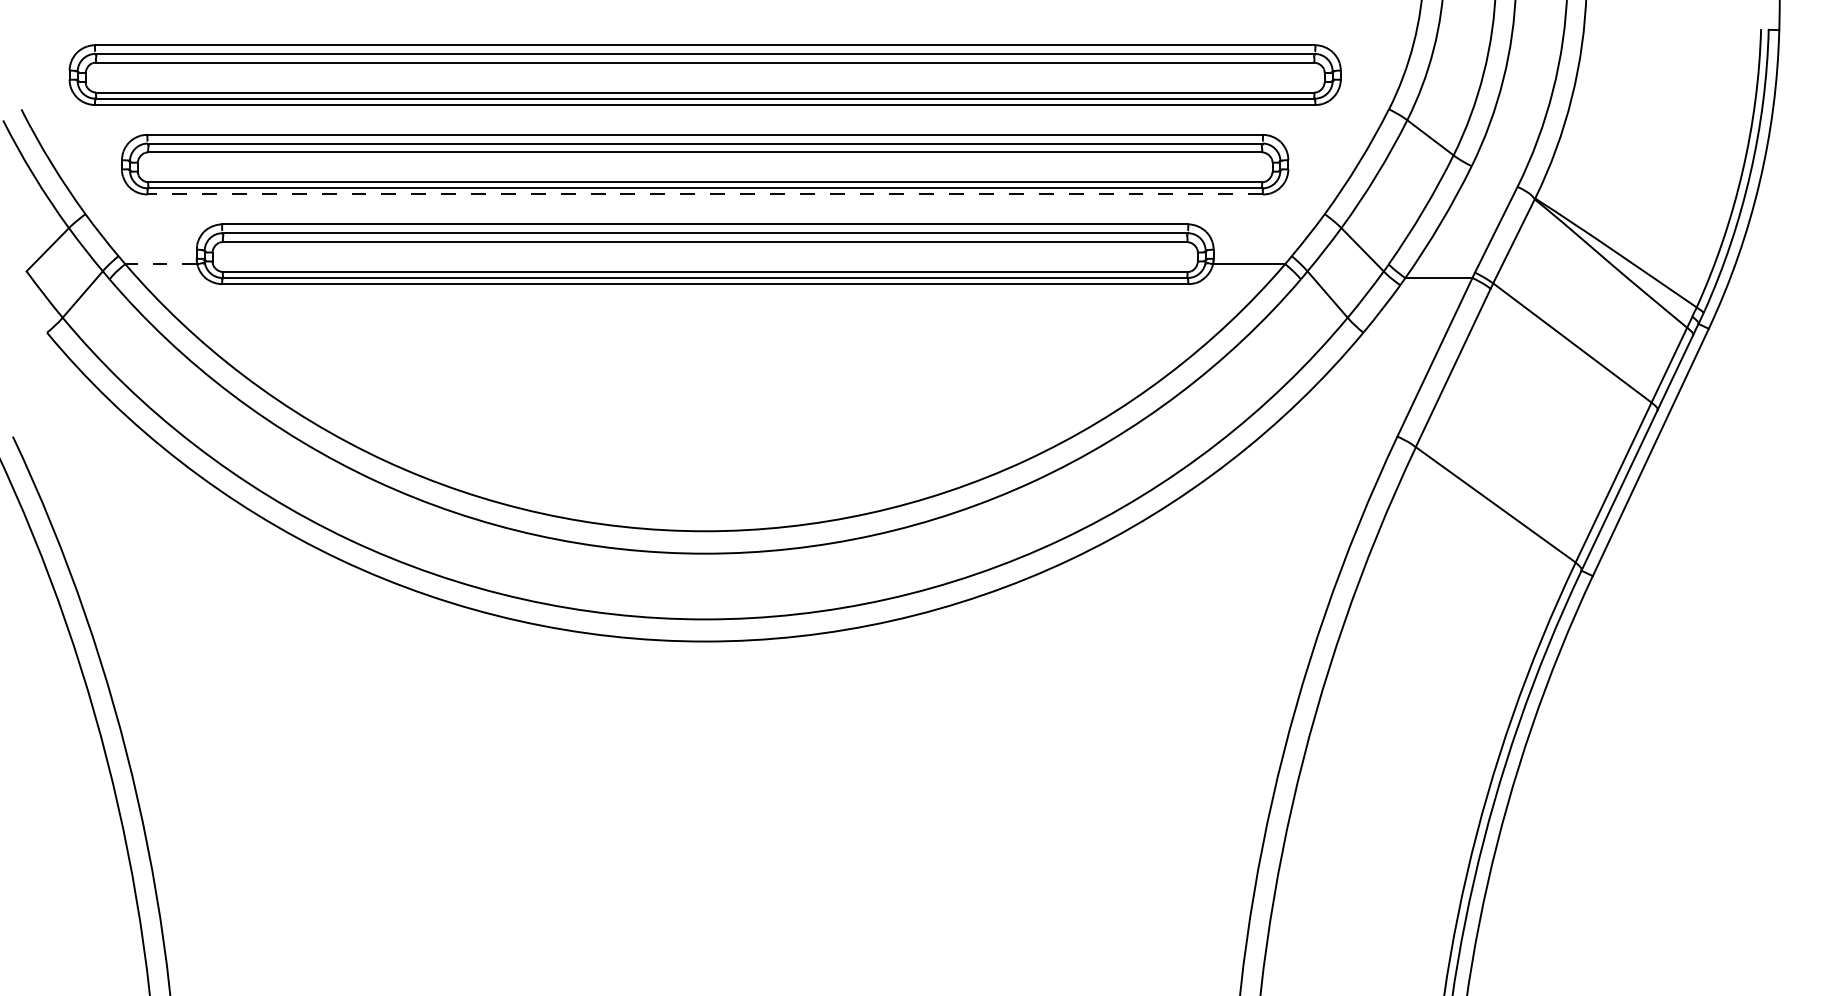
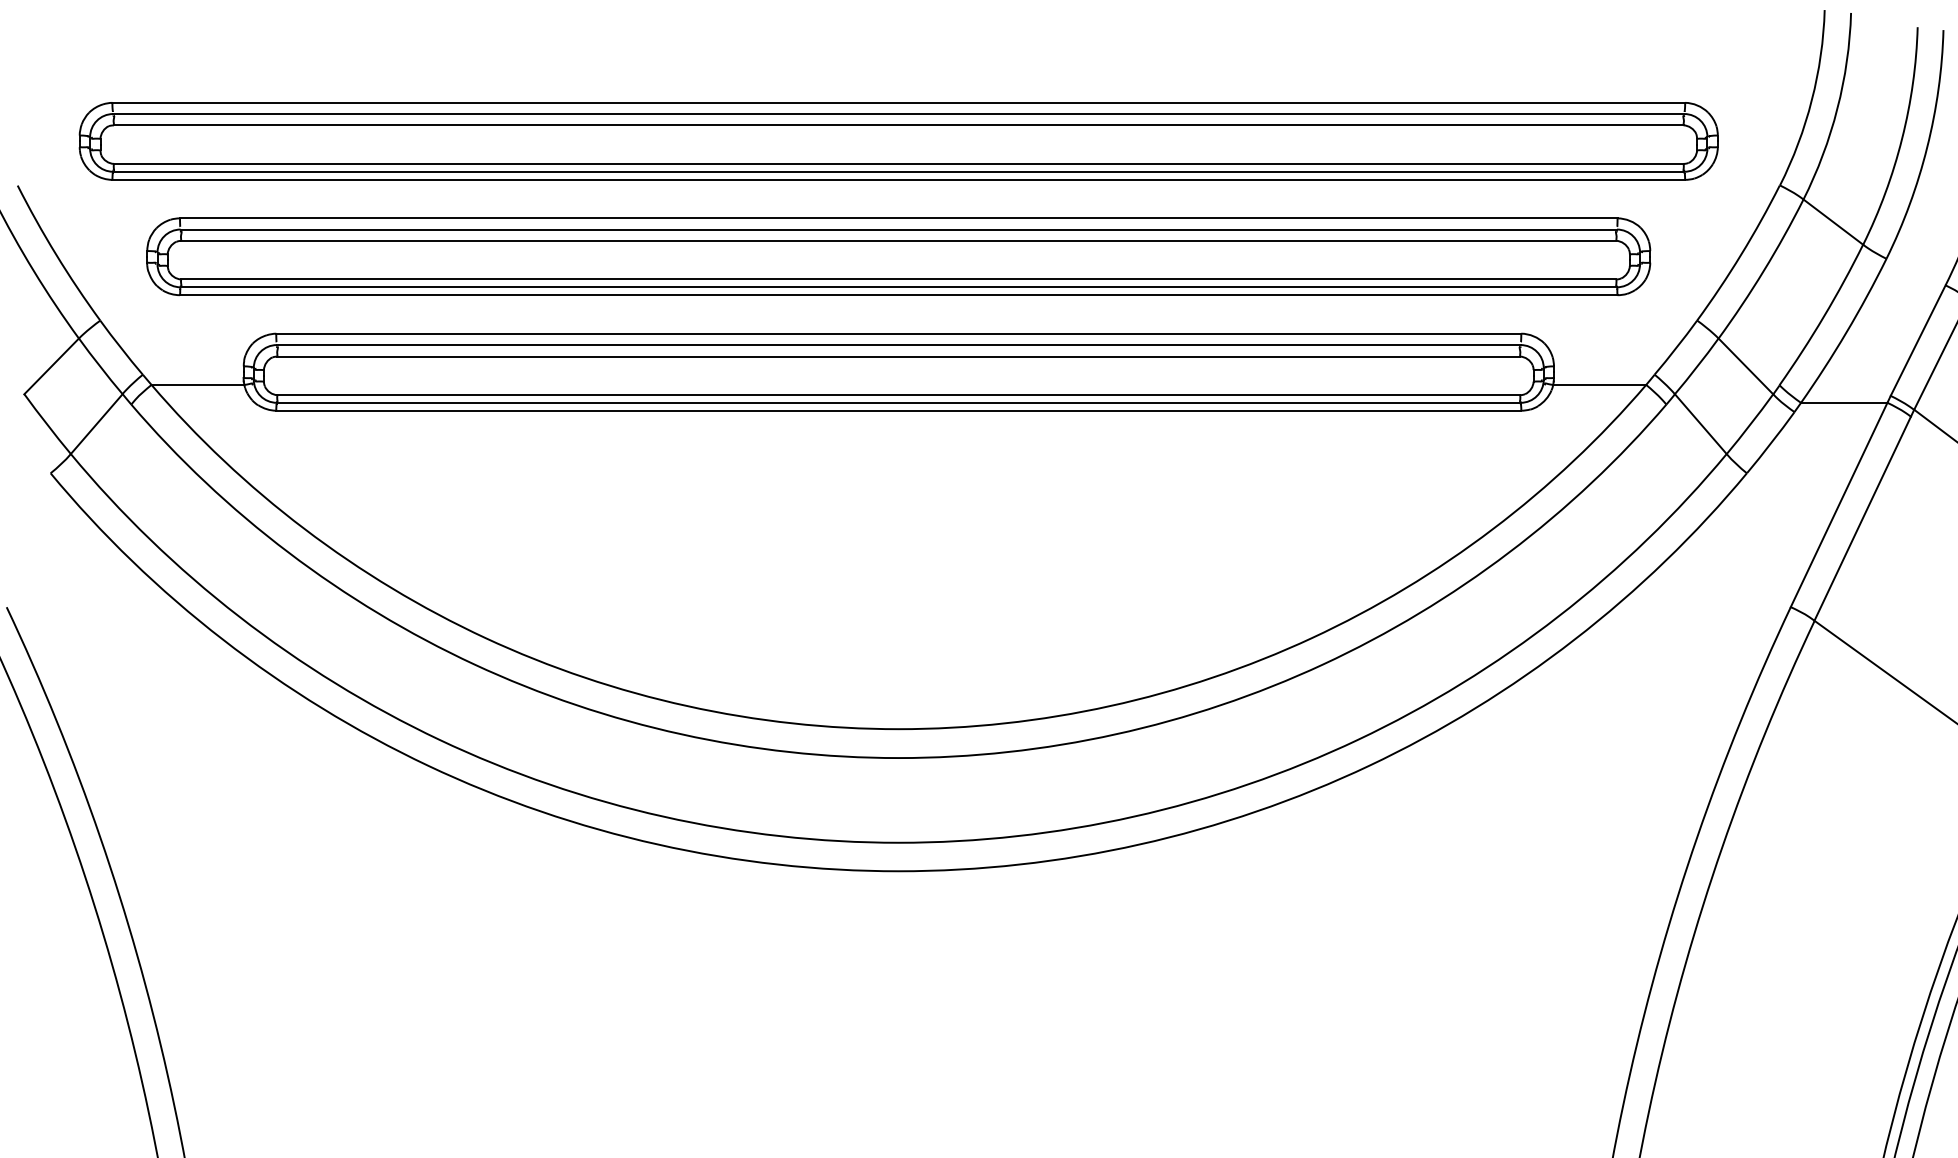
line: (705, 194) -> (899, 295), dashed -> solid
line: (160, 264) -> (196, 385), dashed -> solid

